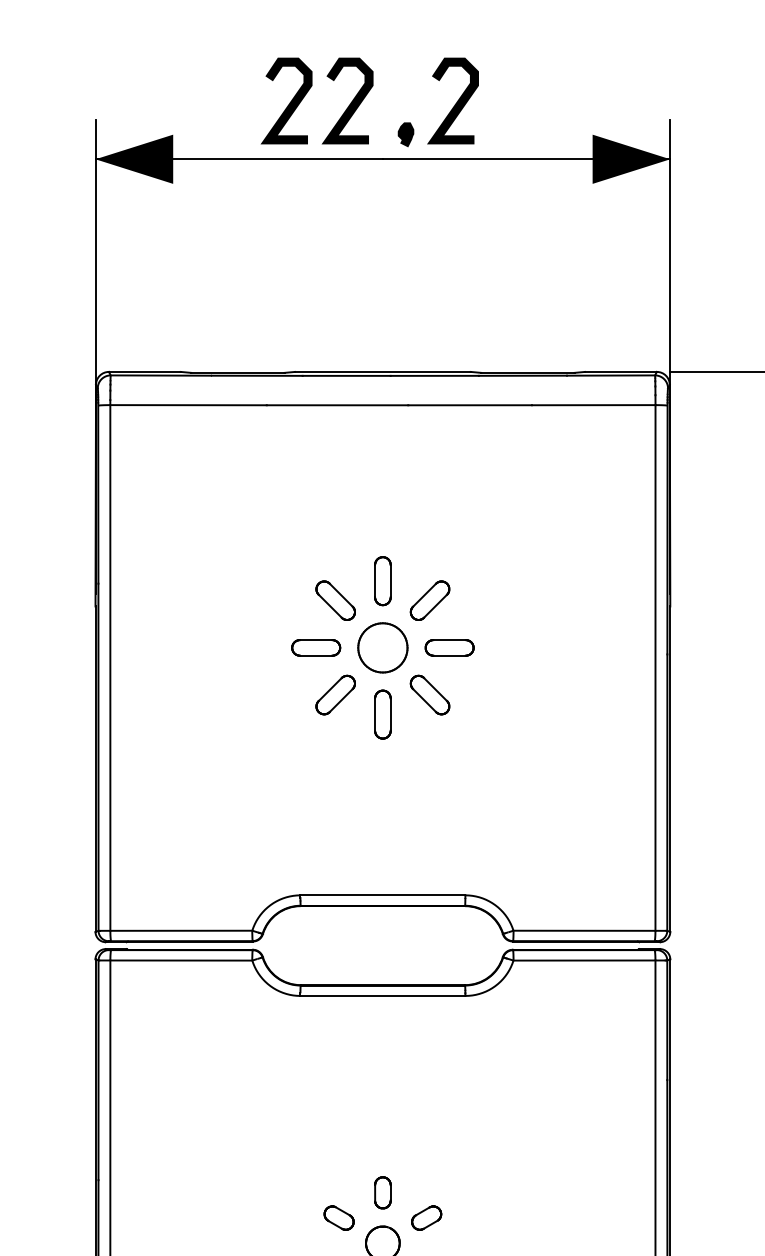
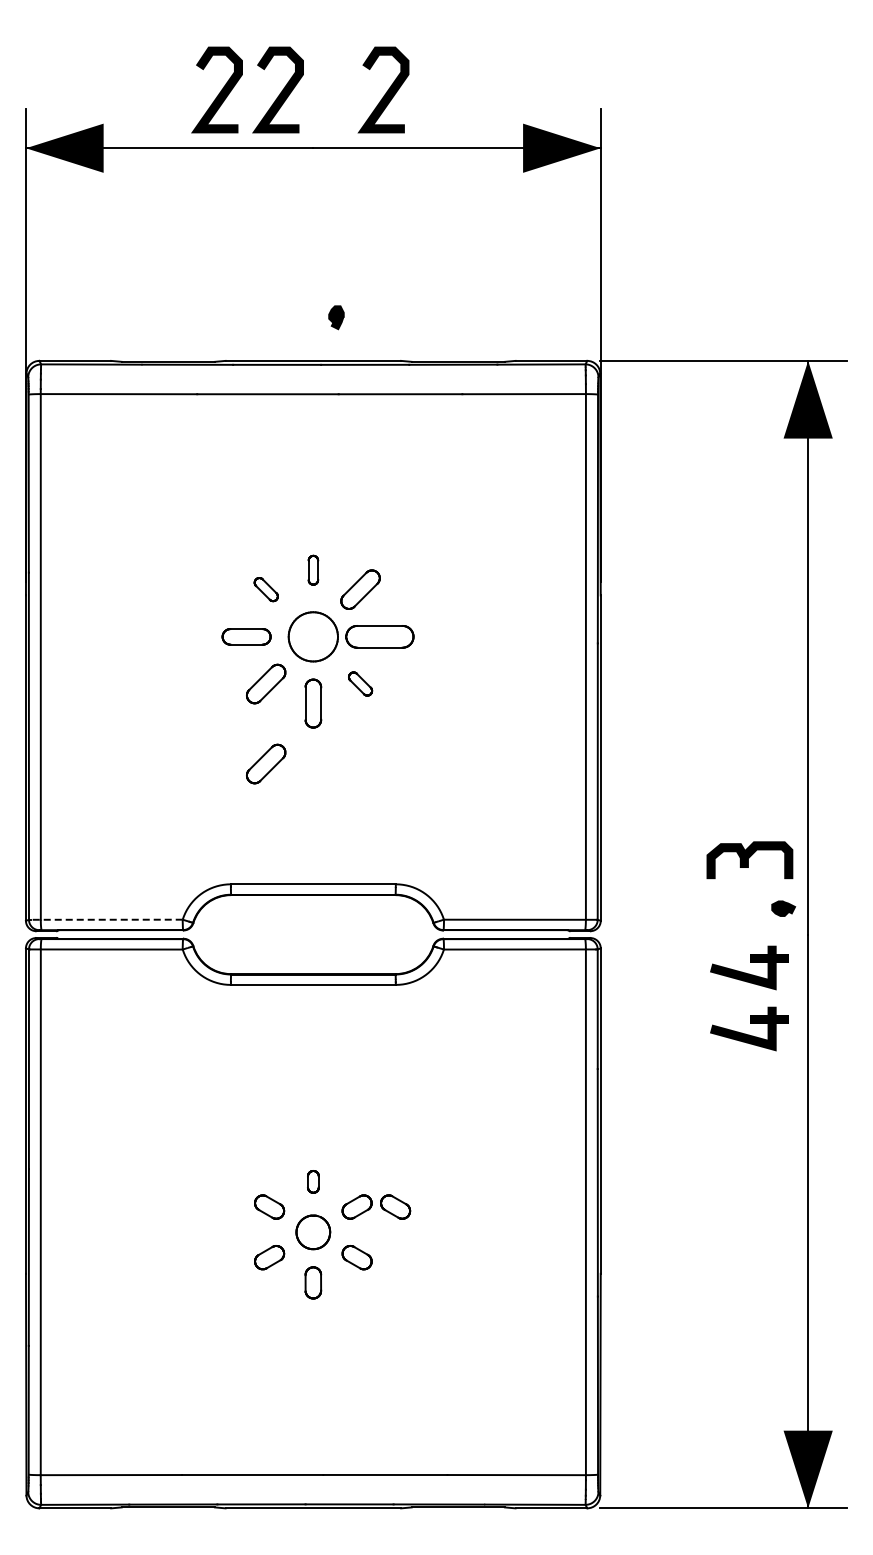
part: (406, 134) -> (336, 317), moved
part: (383, 581) -> (313, 570), size x0.6
part: (336, 600) -> (266, 589), size x0.6
part: (450, 647) -> (380, 636), size x1.4
part: (430, 694) -> (360, 683), size x0.6
part: (336, 774) -> (266, 763), added
line: (176, 930) -> (106, 919), solid -> dashed
part: (383, 1192) -> (313, 1181), size x0.7
part: (465, 1217) -> (395, 1206), added

